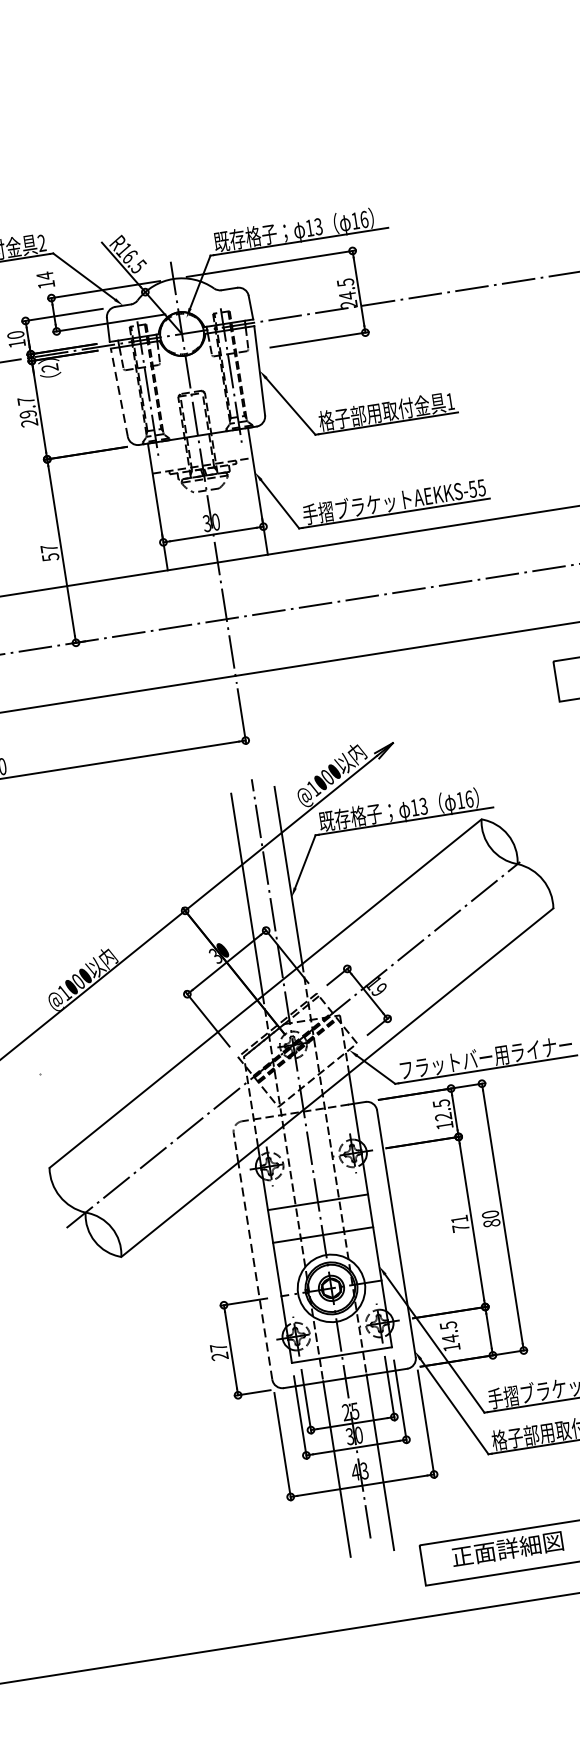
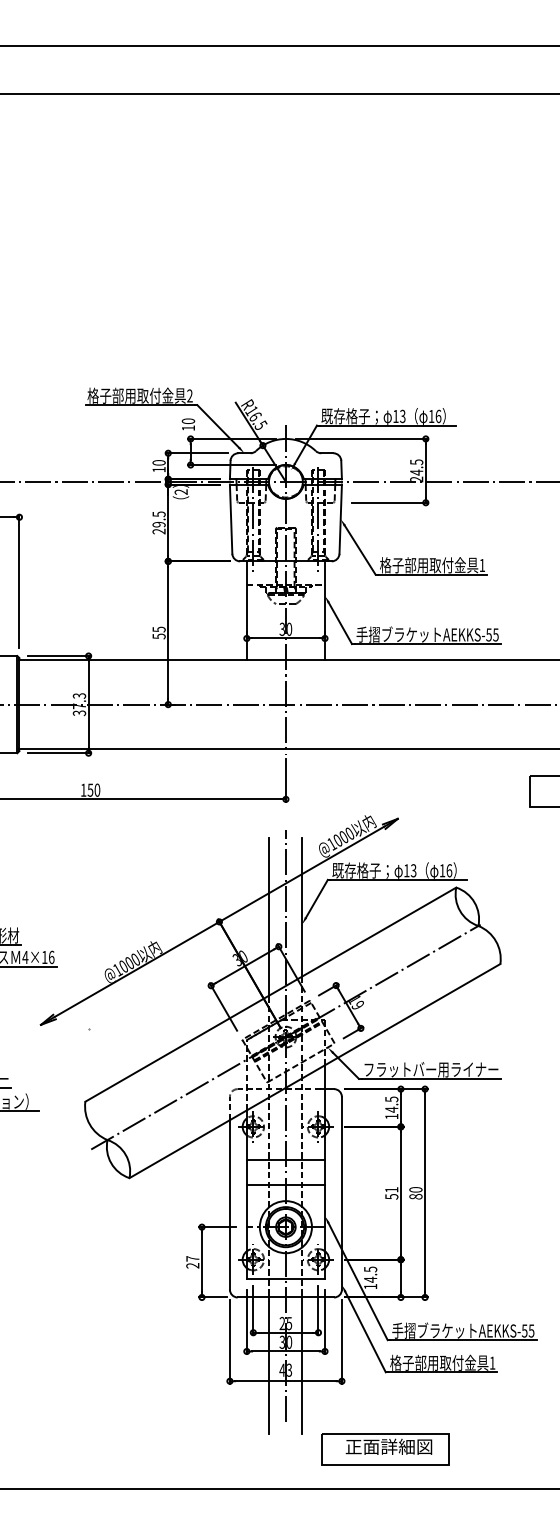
text: (45, 276) -> (188, 421), 14 -> 10
line: (119, 393) -> (231, 519), dashed -> solid
text: (25, 401) -> (158, 514), 29.7 -> 29.5
text: (48, 548) -> (158, 629), 57 -> 55
text: (443, 1116) -> (391, 1109), 12.5 -> 14.5
text: (460, 1227) -> (391, 1196), 71 -> 51
line: (254, 1270) -> (229, 1204), dashed -> solid

